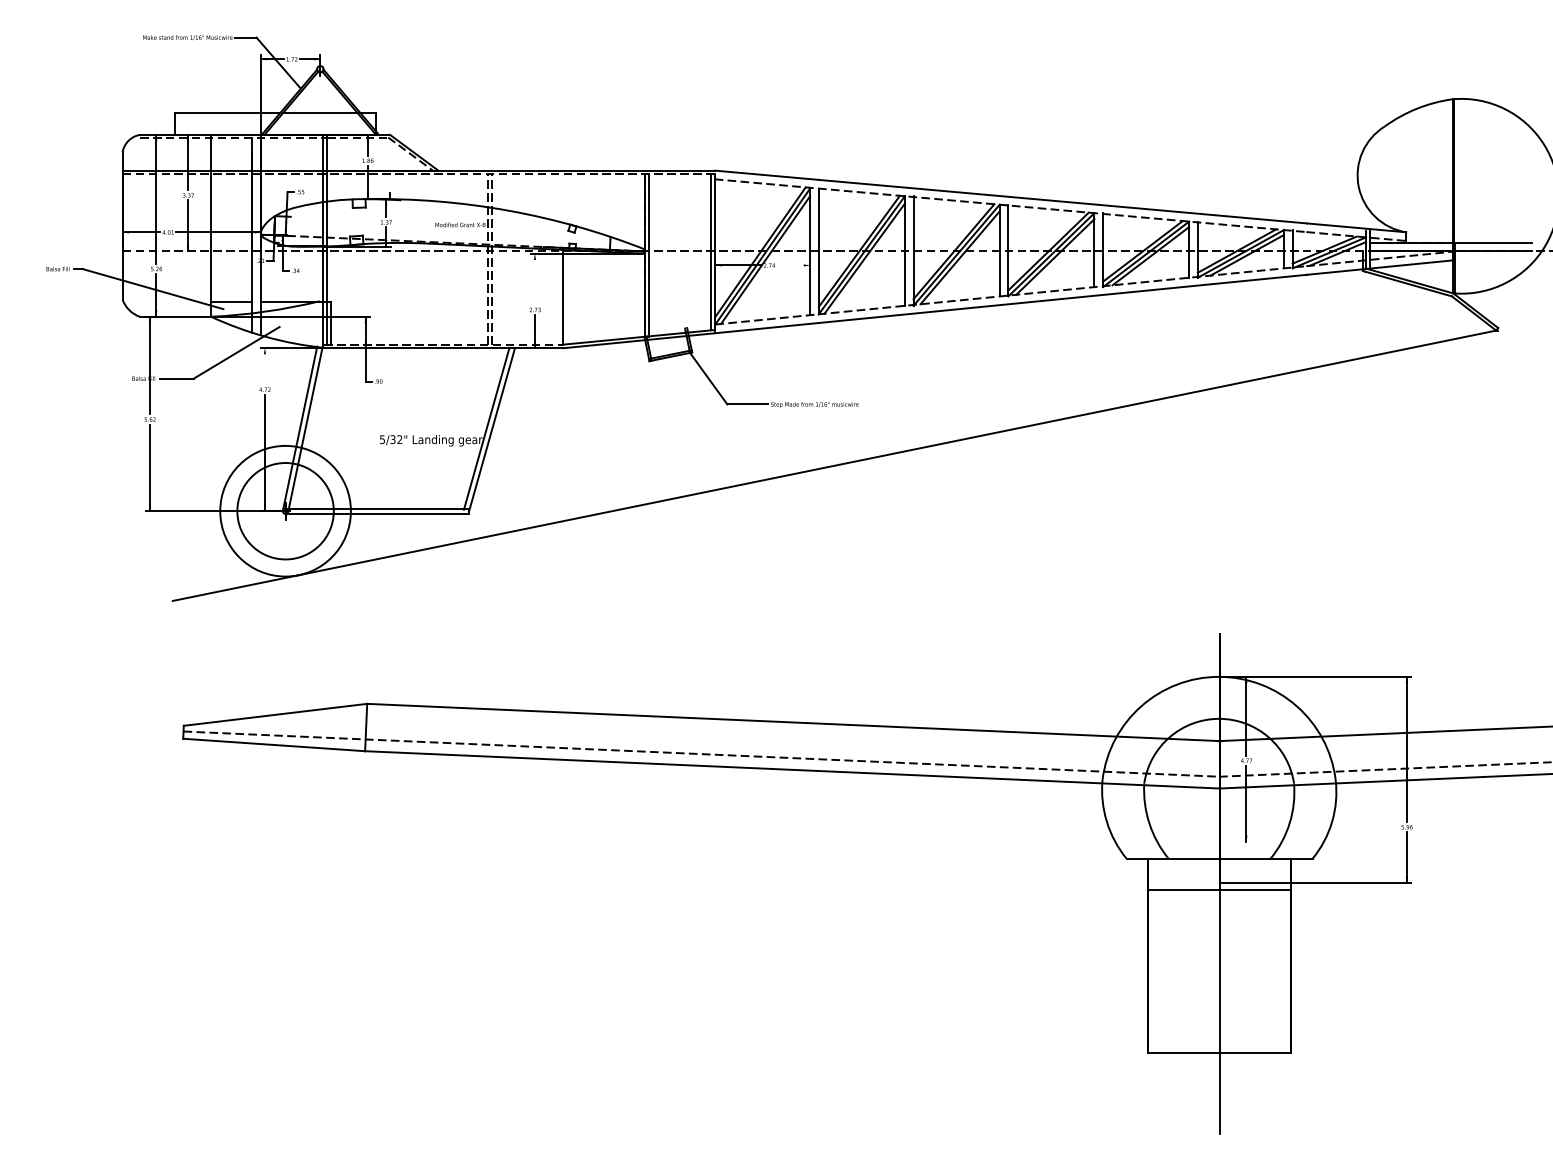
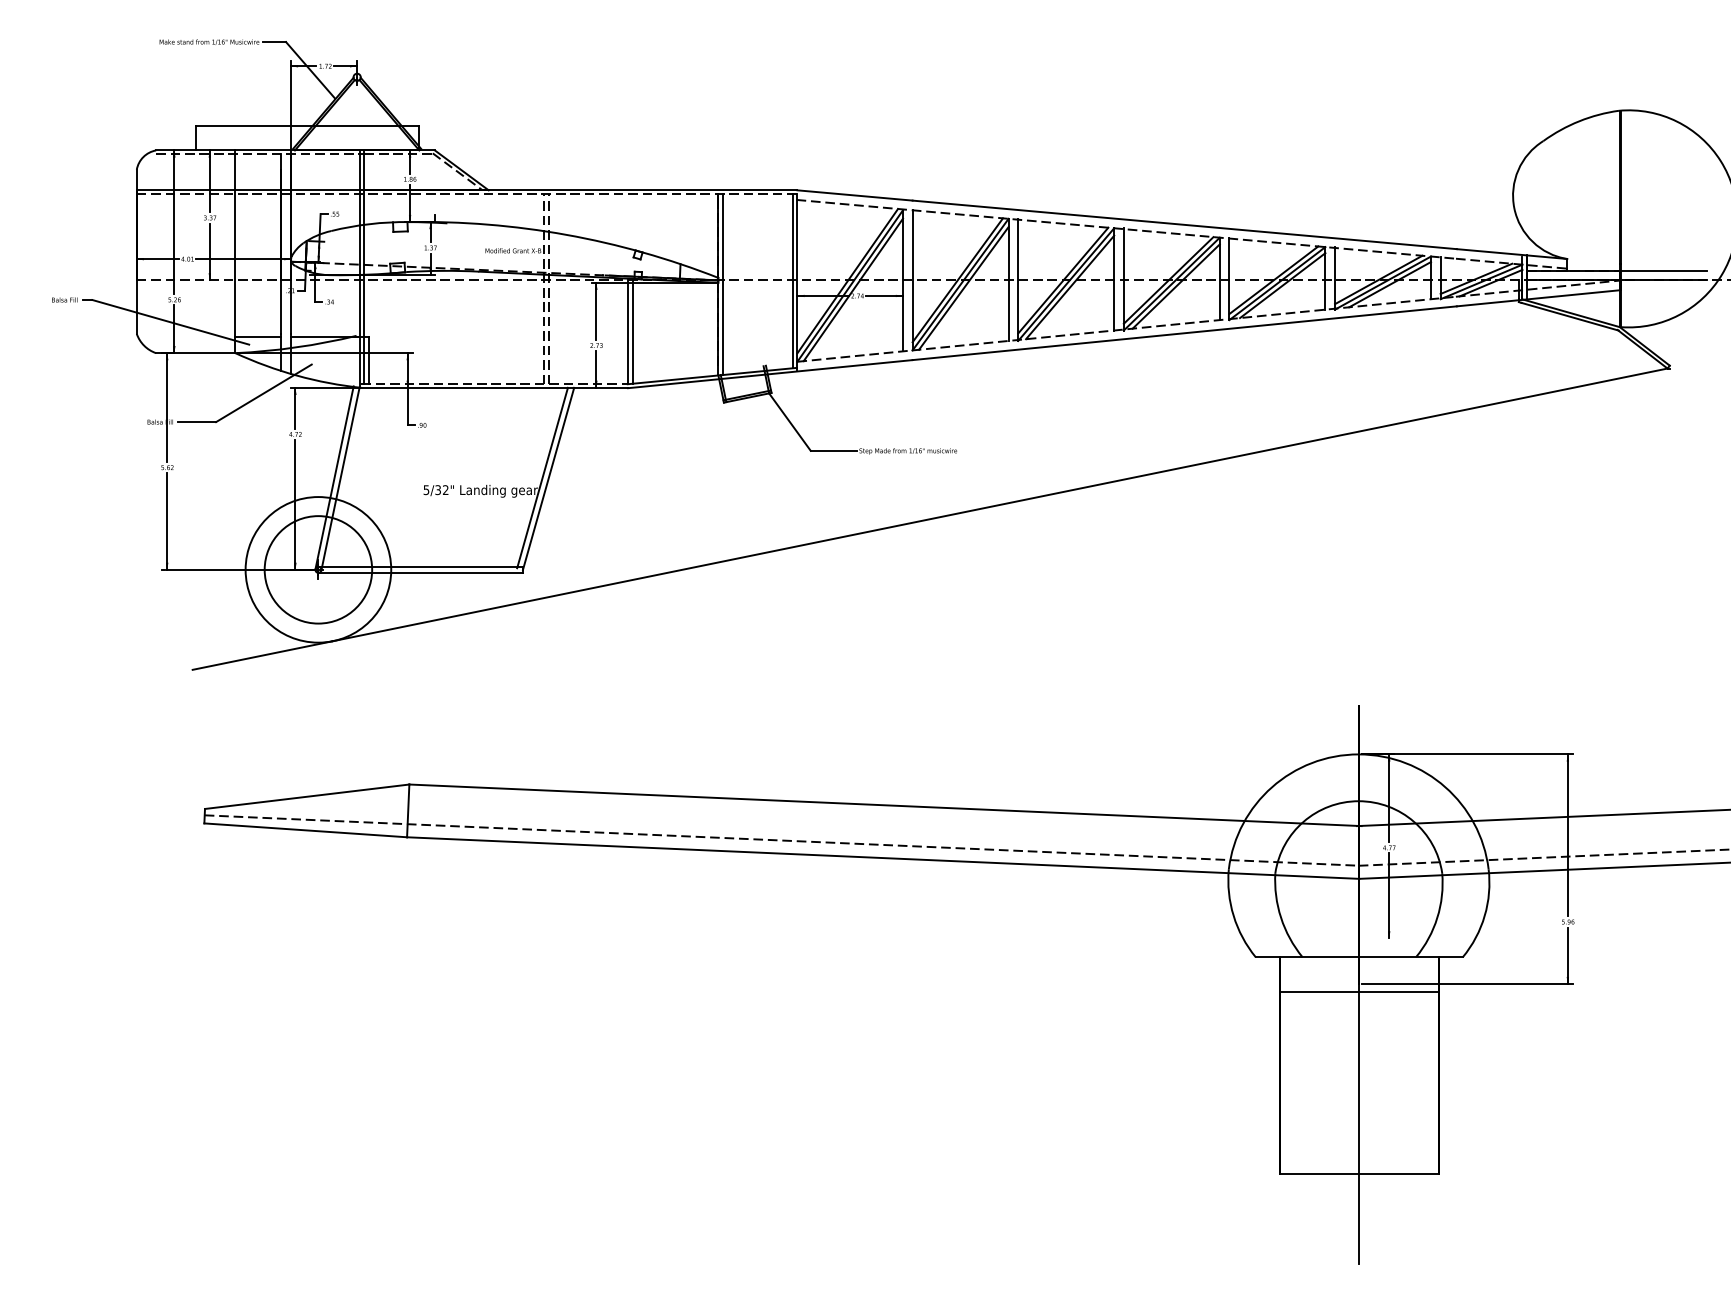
line: (793, 265) -> (884, 296), added
line: (534, 278) -> (595, 310), added
line: (567, 297) -> (632, 331), added
line: (264, 365) -> (294, 407), added

